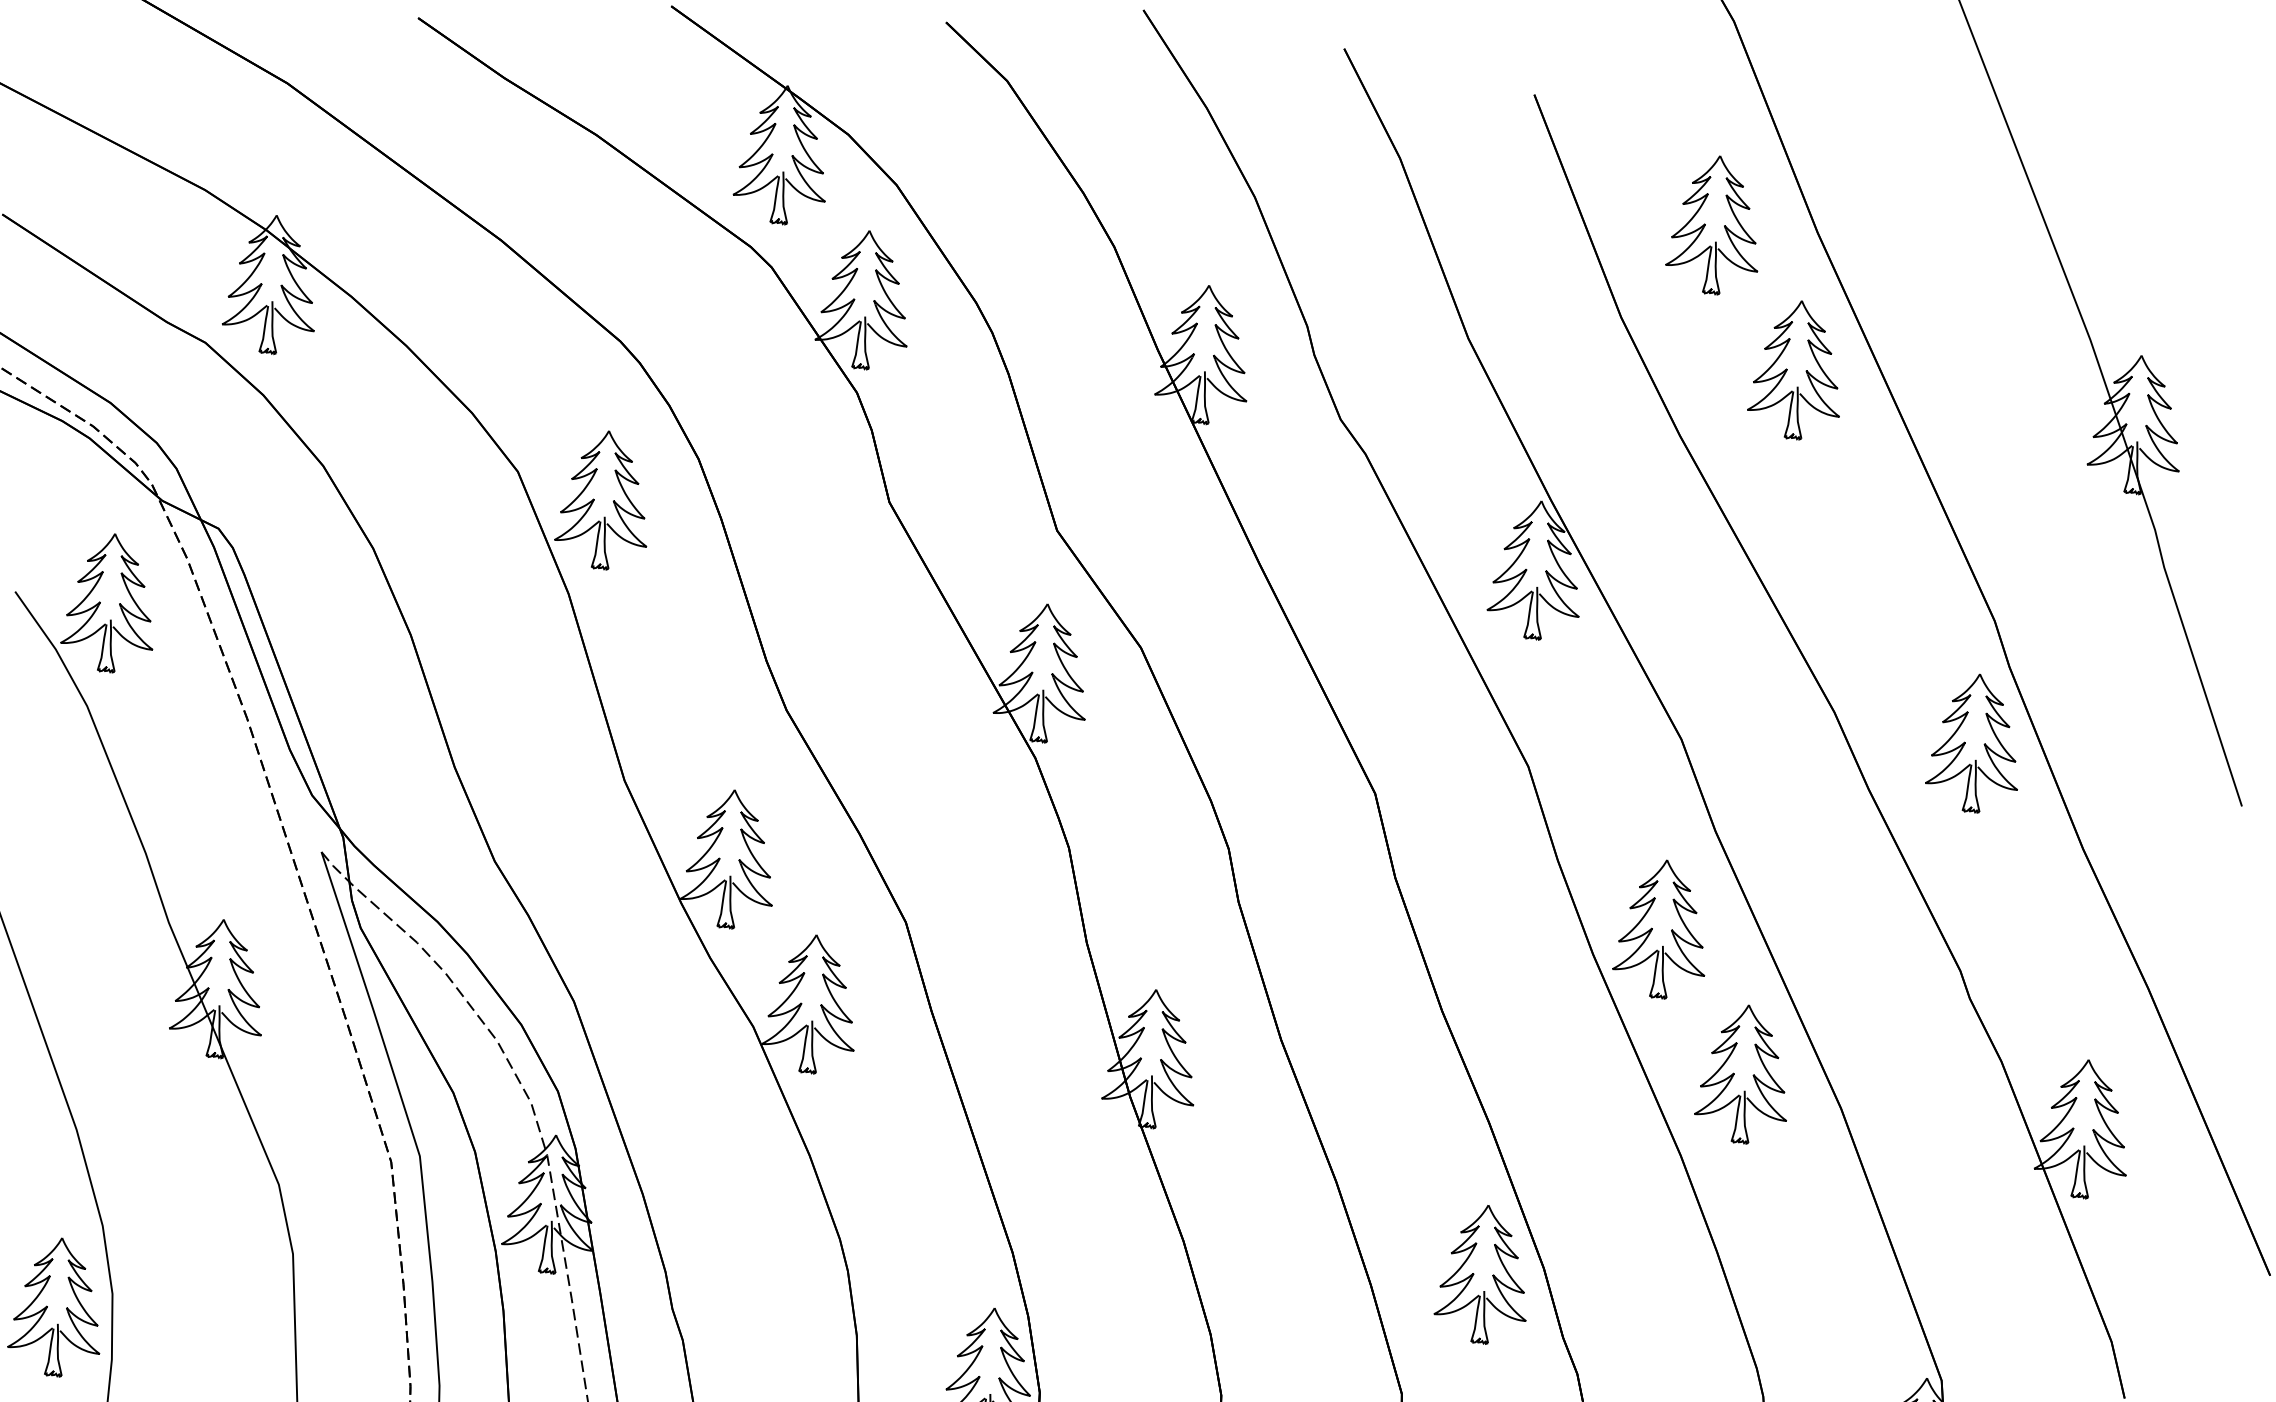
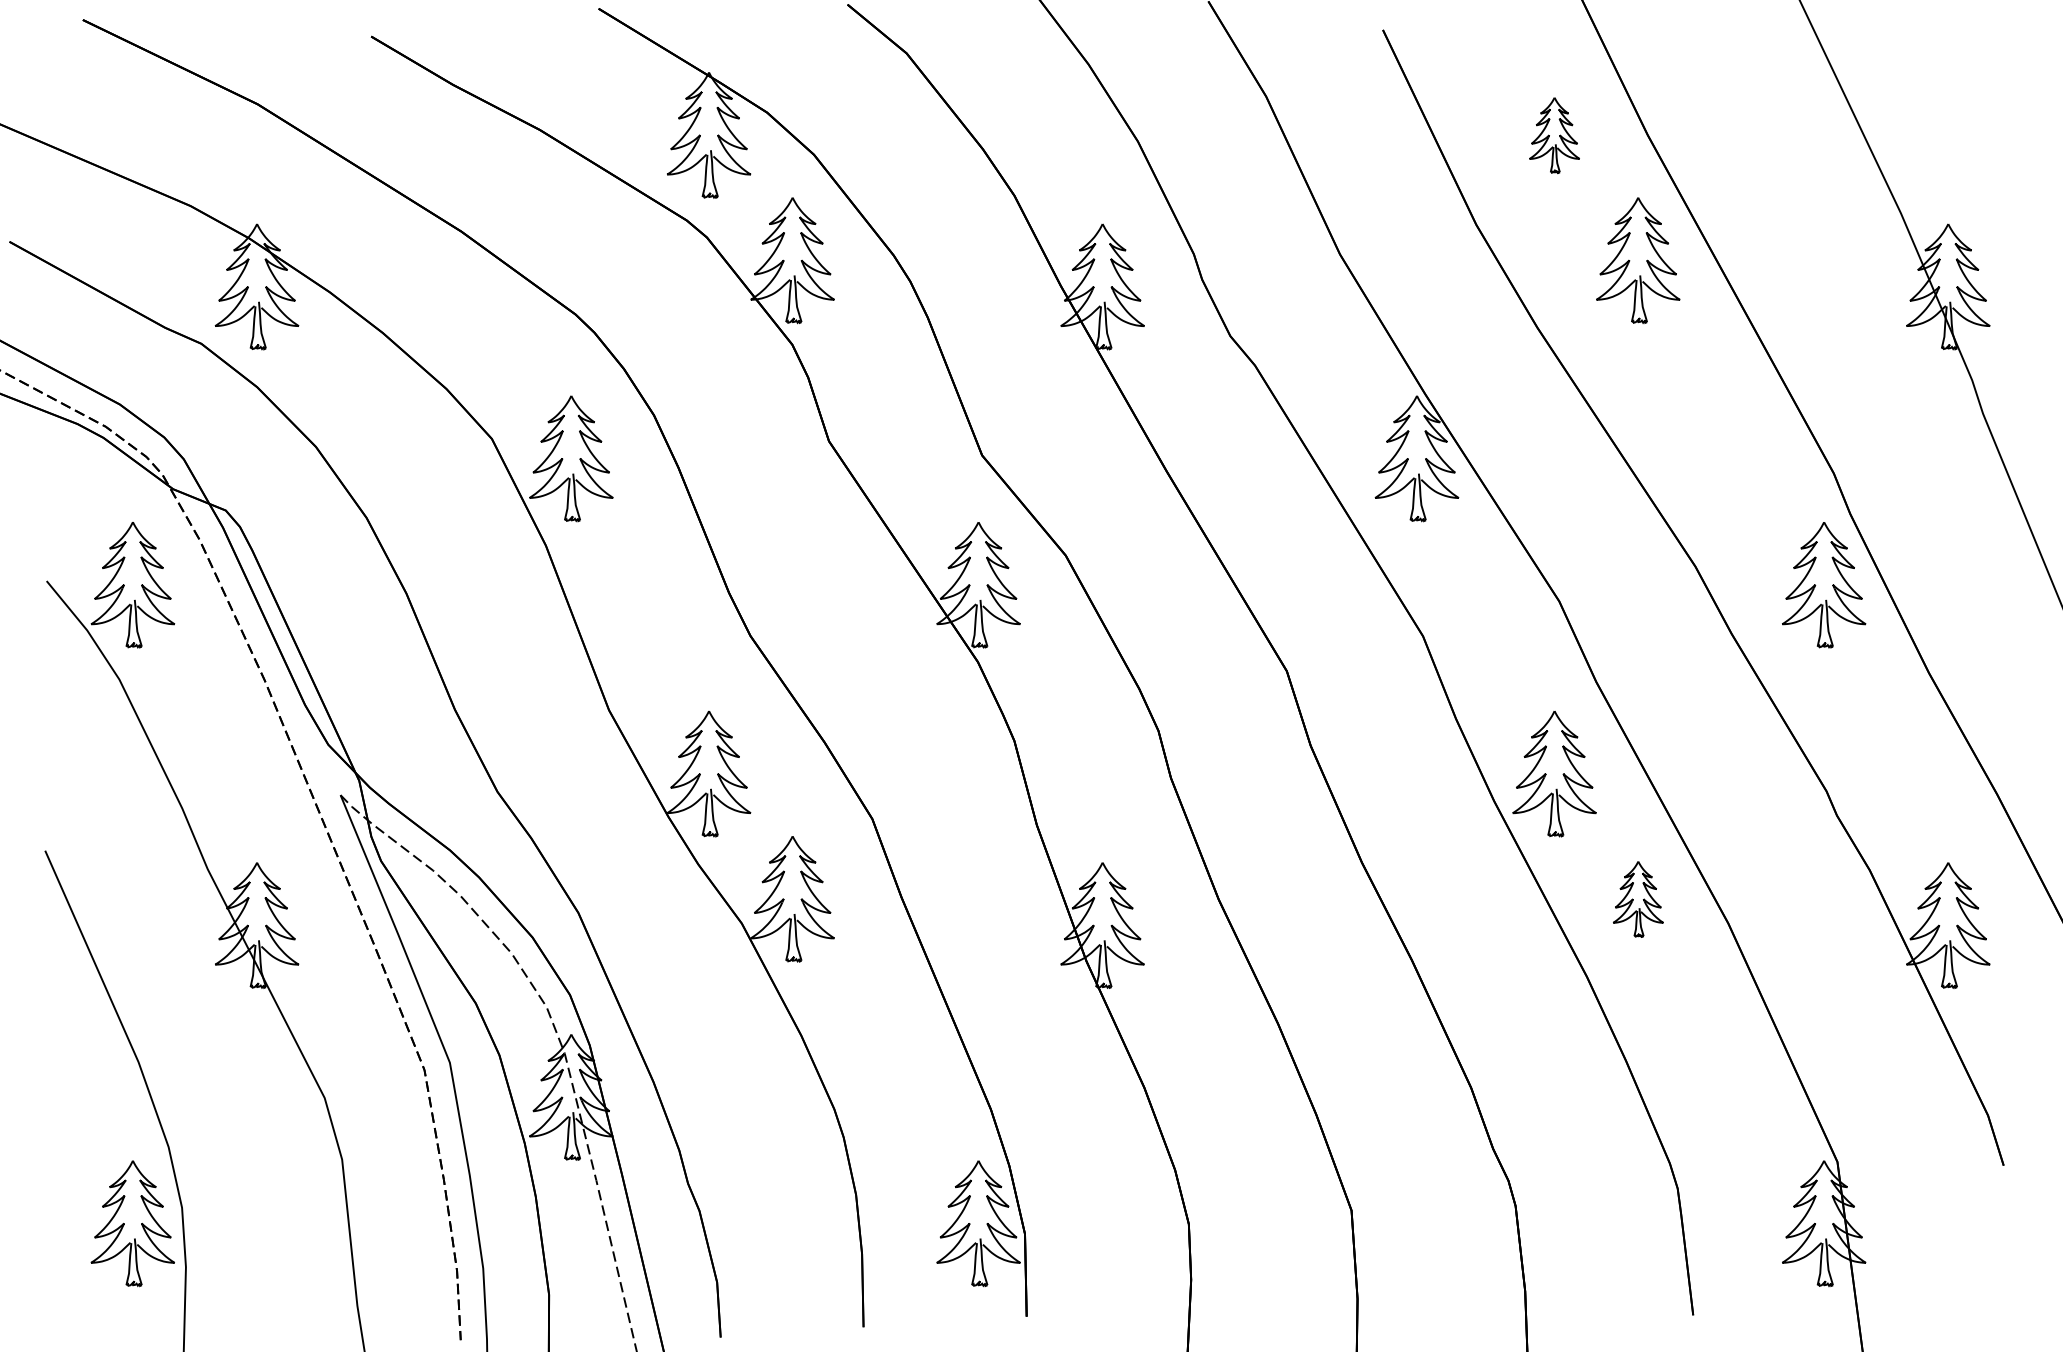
part: (1714, 225) -> (1554, 135), size x0.6
part: (1744, 1074) -> (1638, 899), size x0.6
part: (1482, 1274) -> (1416, 1097), removed

